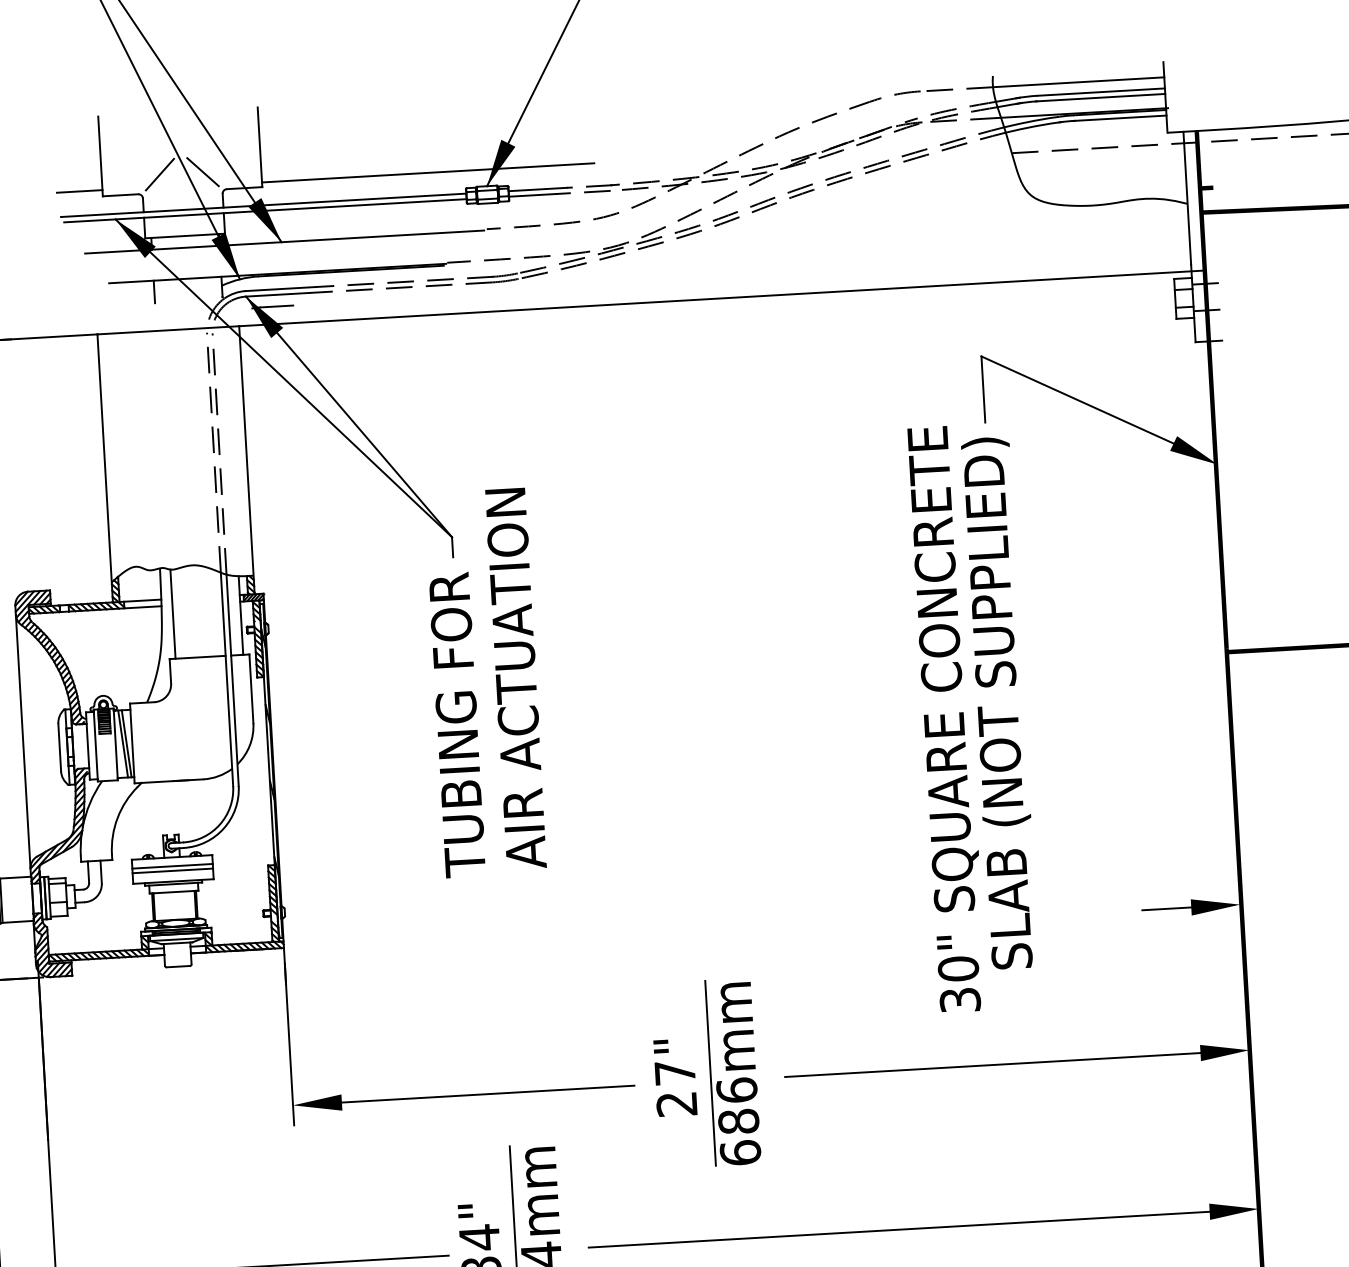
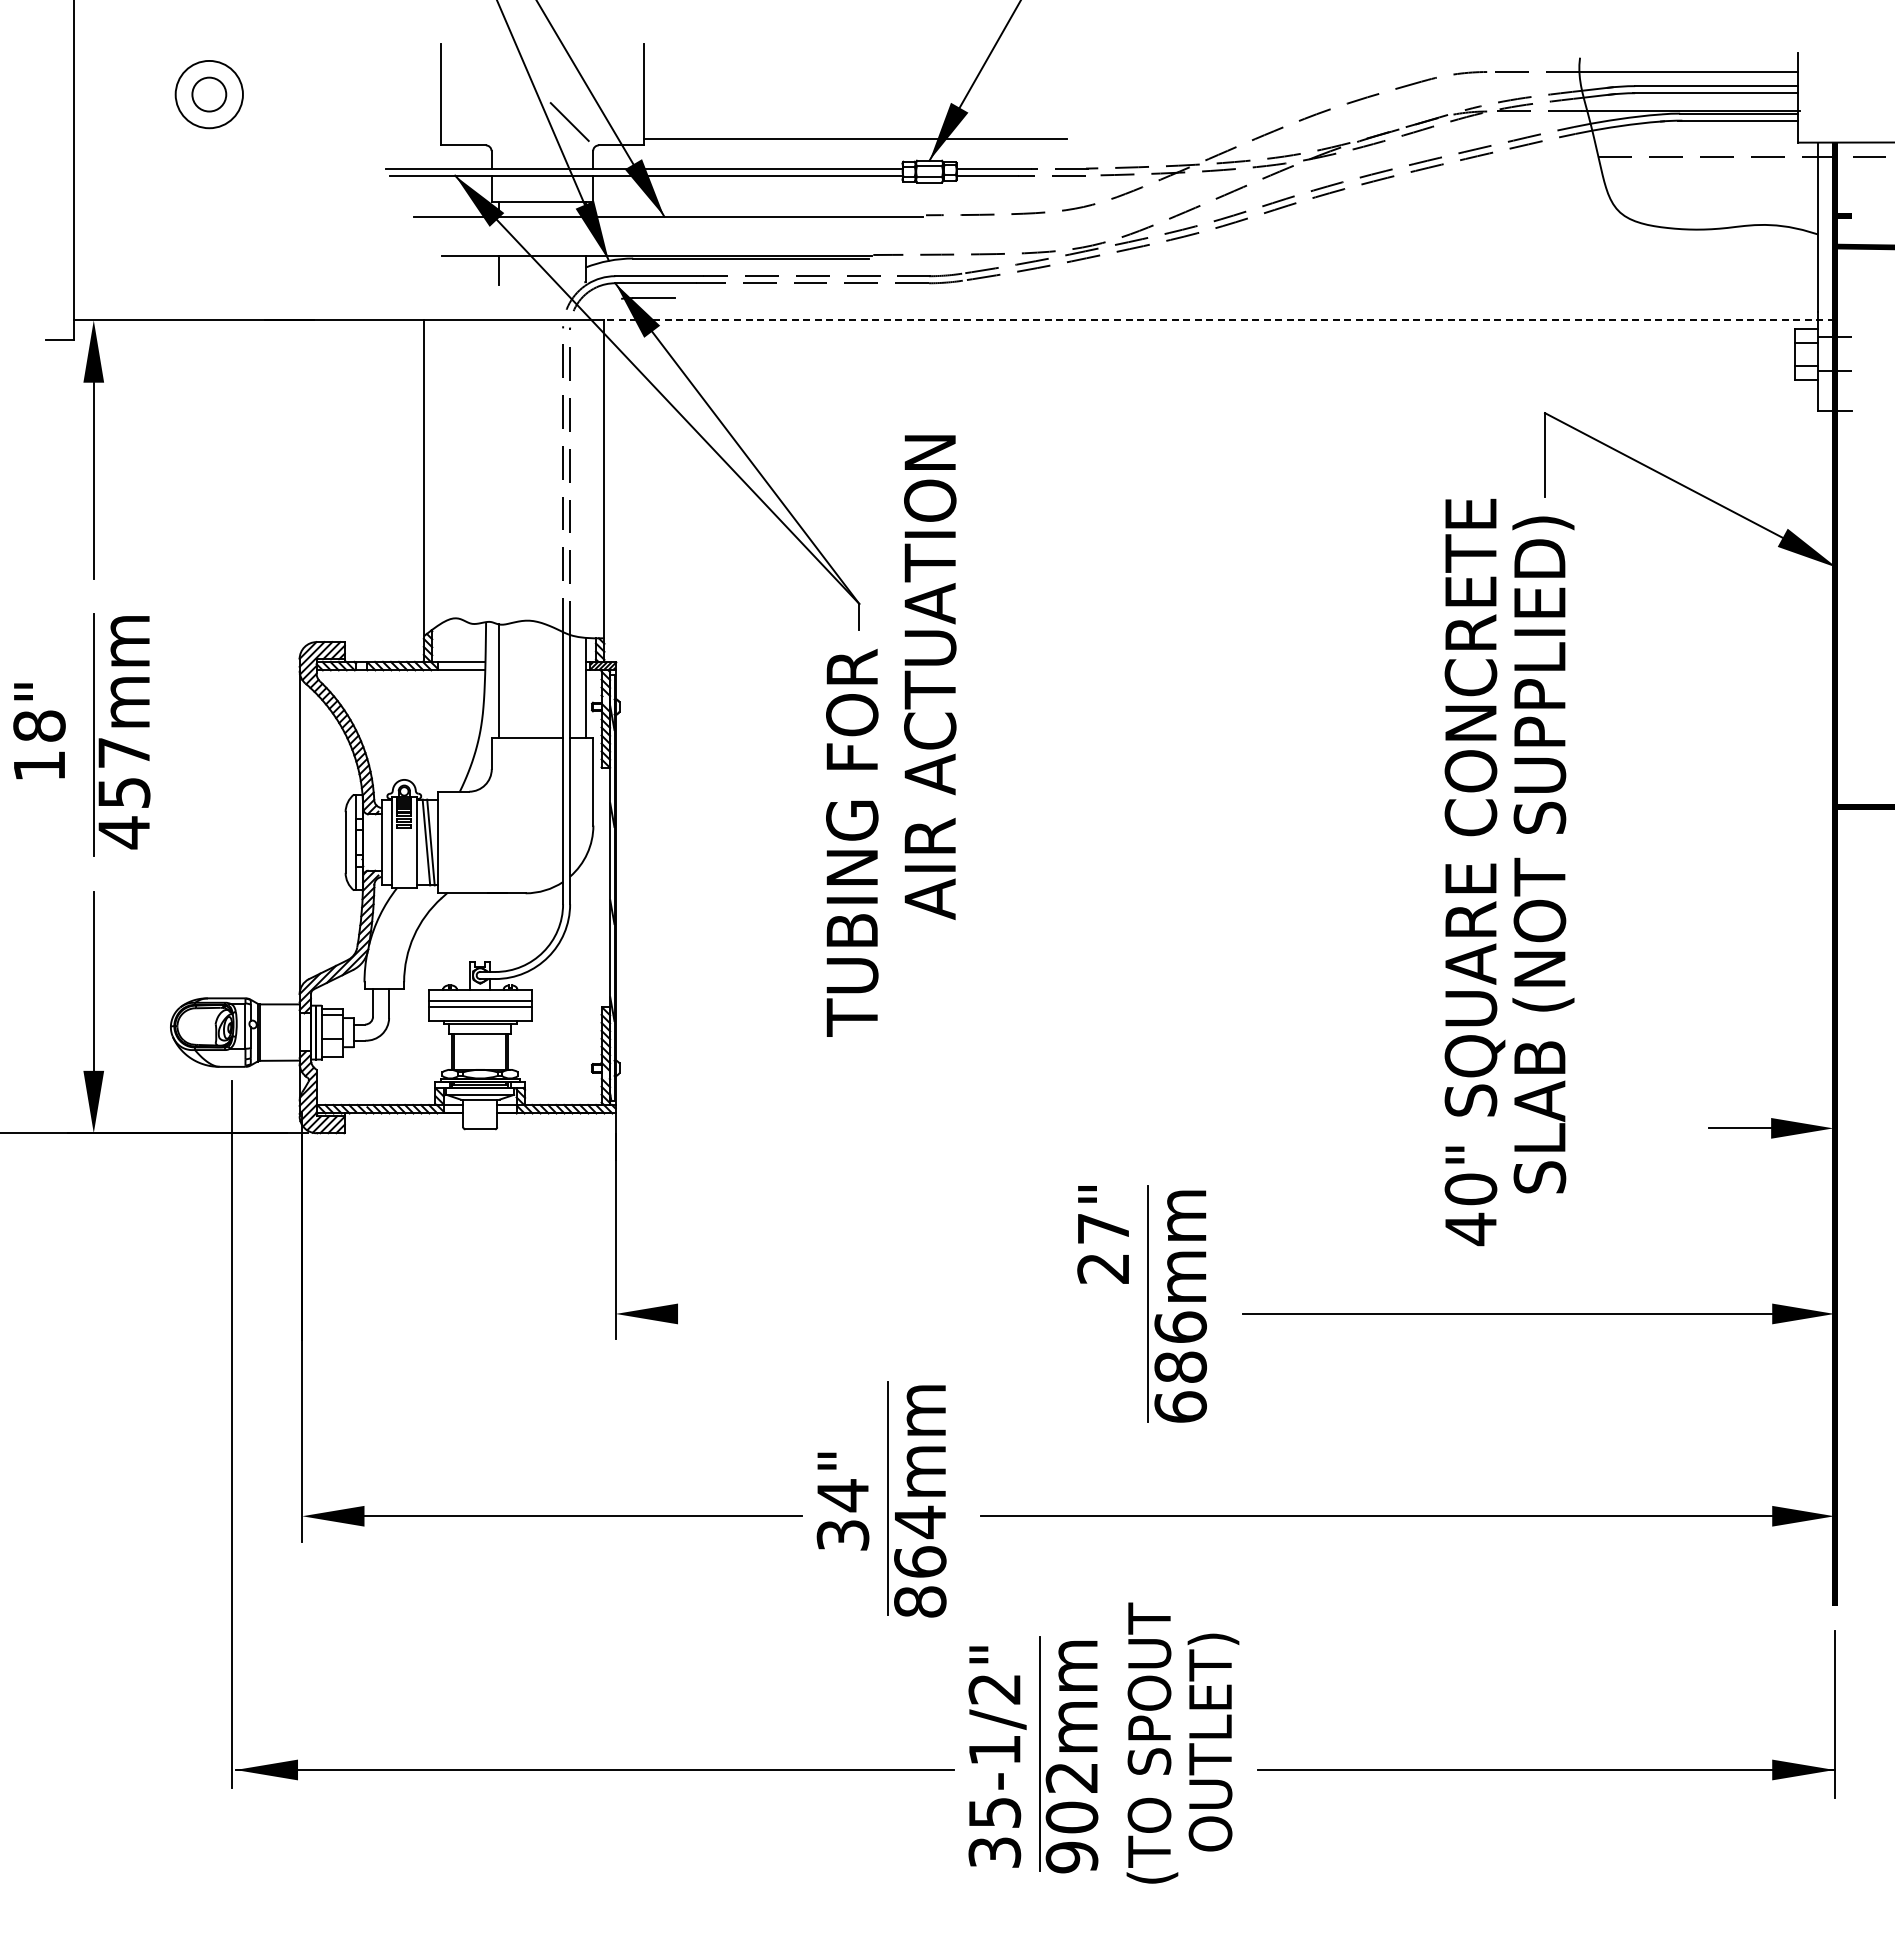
line: (159, 174) -> (514, 121), removed
line: (79, 191) -> (411, 137), removed
line: (721, 298) -> (1219, 320), solid -> dashed
text: (516, 678) -> (930, 677), moved
text: (959, 1000) -> (1470, 1229), 30" -> 40"
text: (674, 1077) -> (1102, 1234), moved
line: (481, 1094) -> (855, 1313), removed

